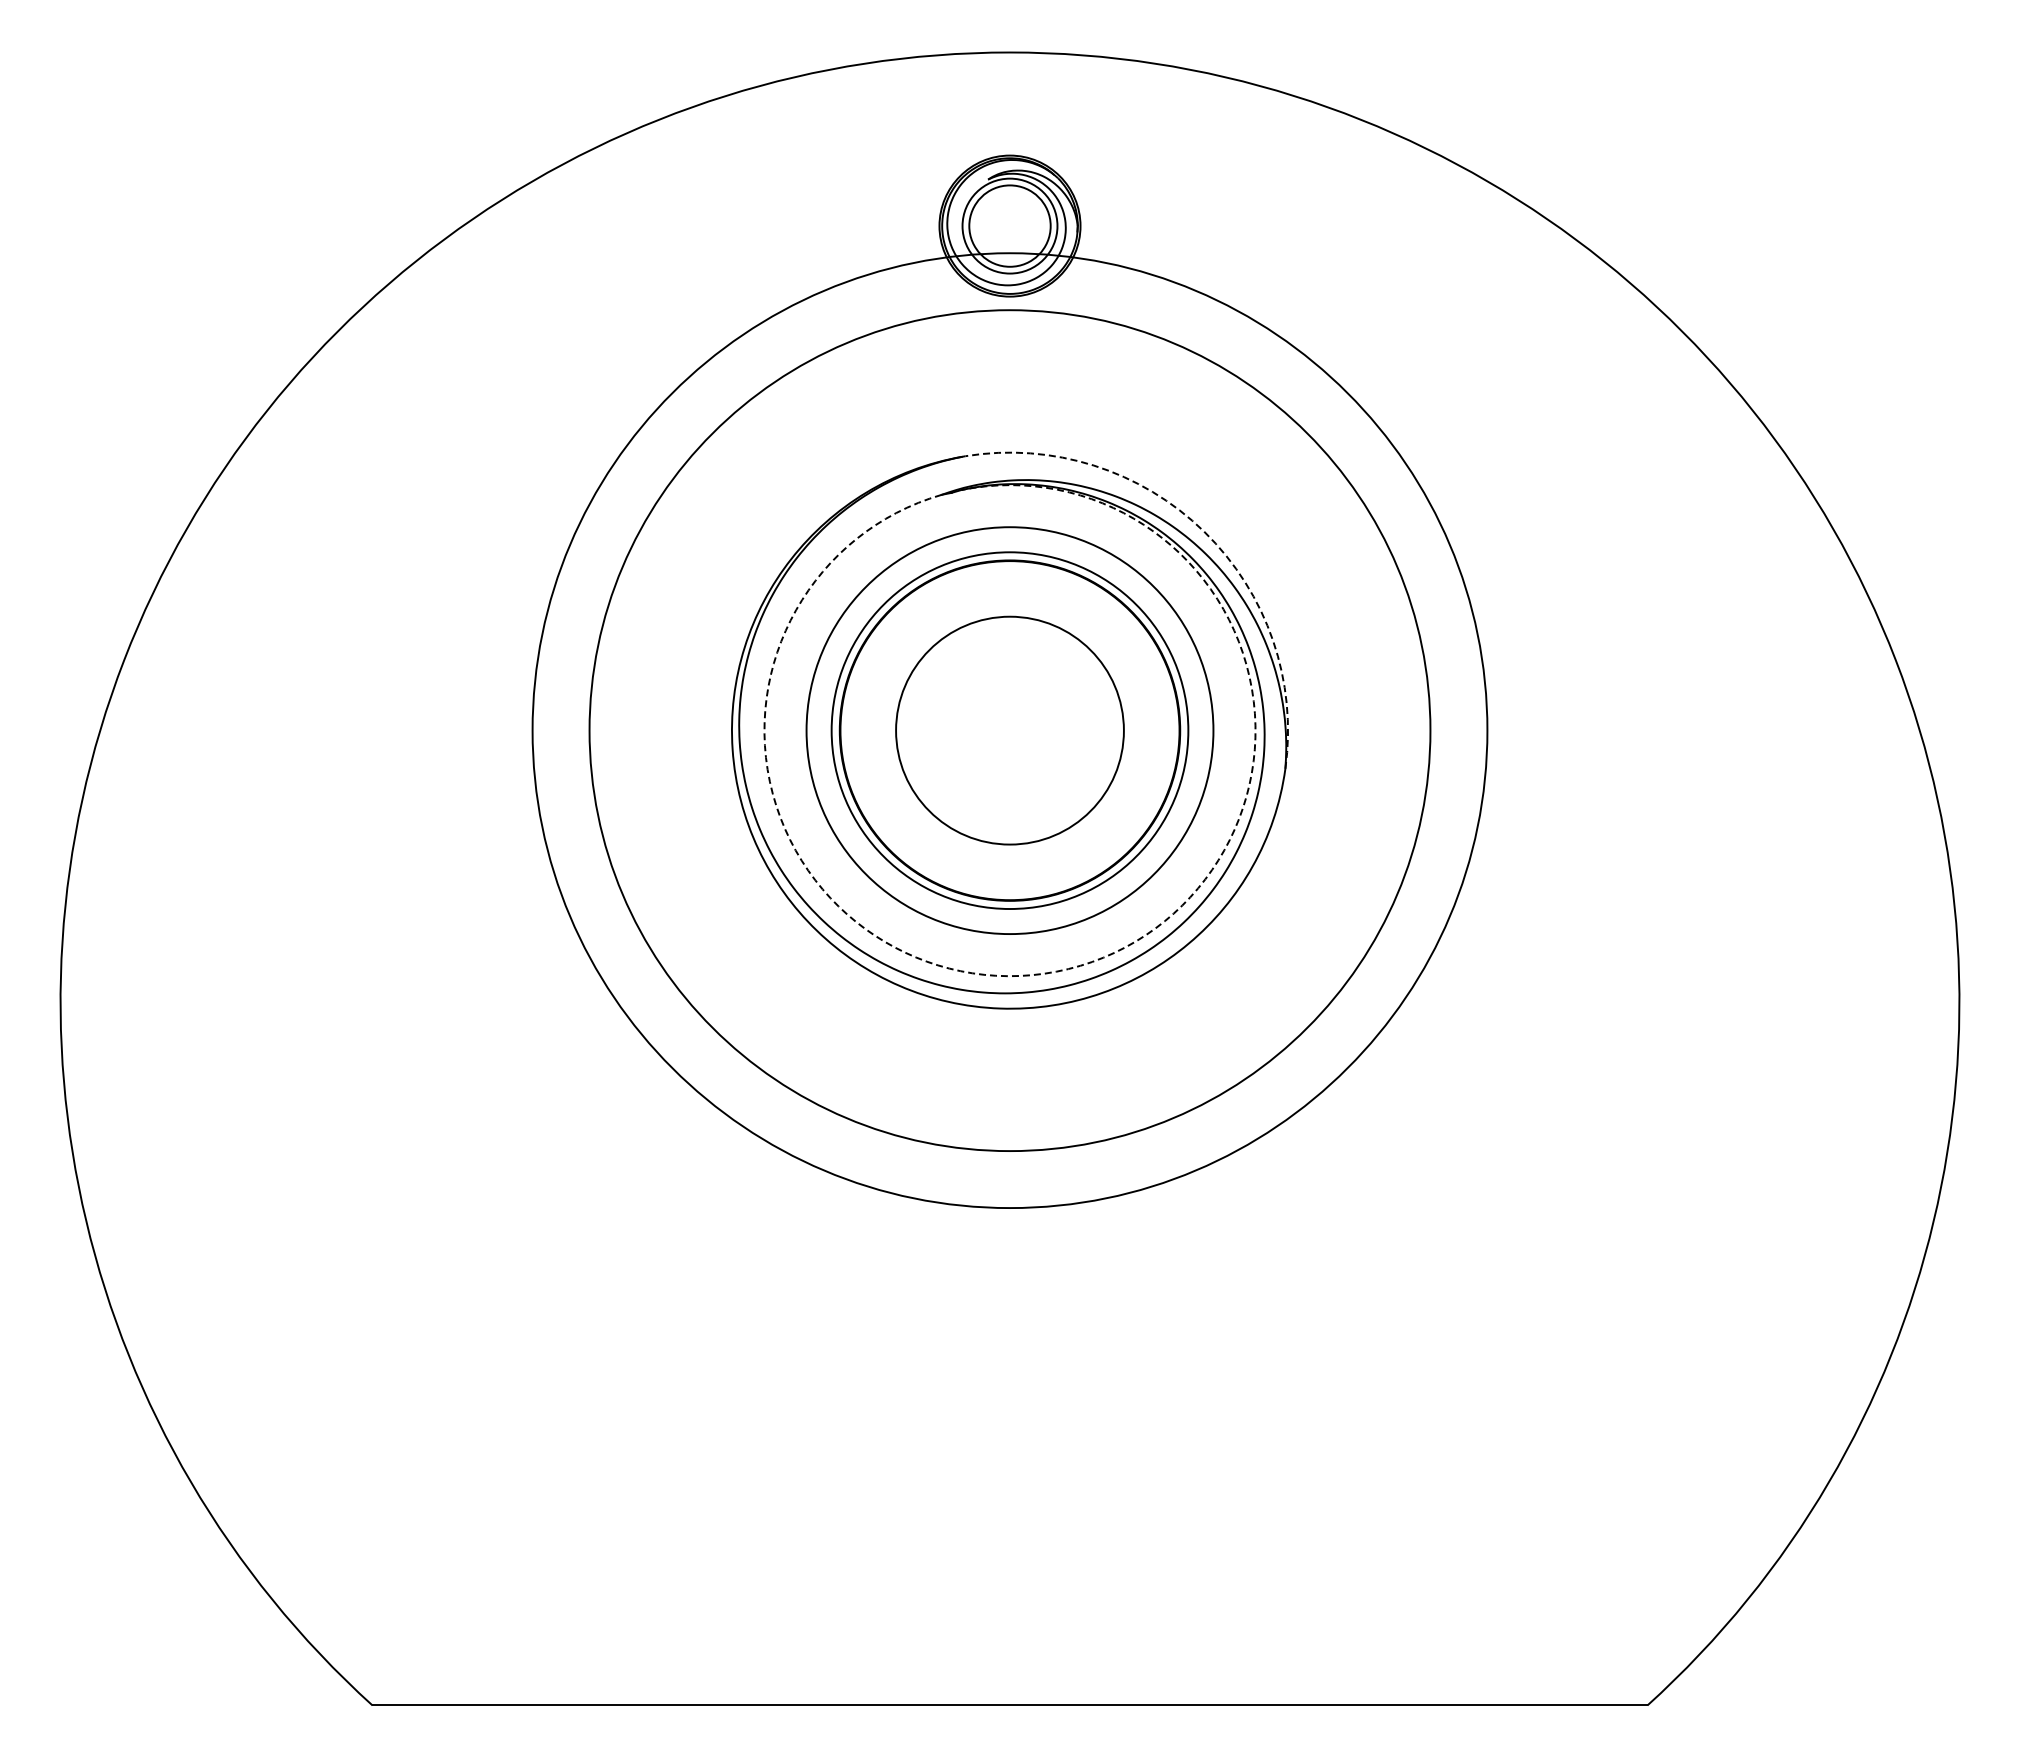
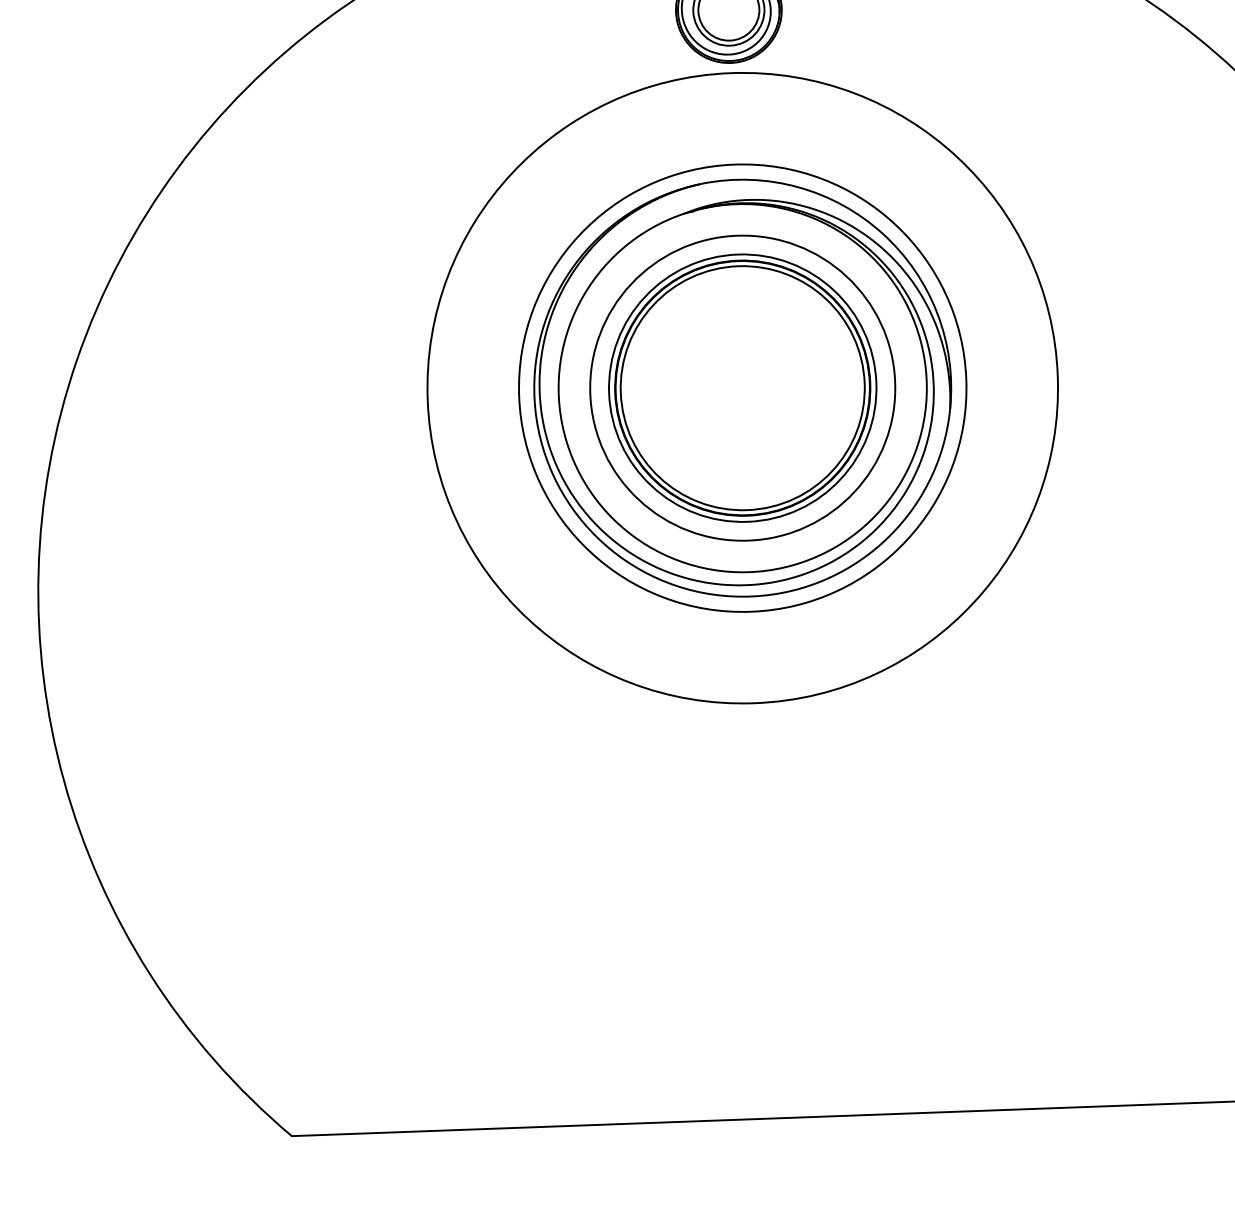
arc: (1204, 531) -> (883, 233), dashed -> solid
circle: (1009, 730) -> (742, 388), size x0.62
circle: (1009, 730) -> (742, 388), size x1.43
arc: (1068, 969) -> (793, 565), dashed -> solid

